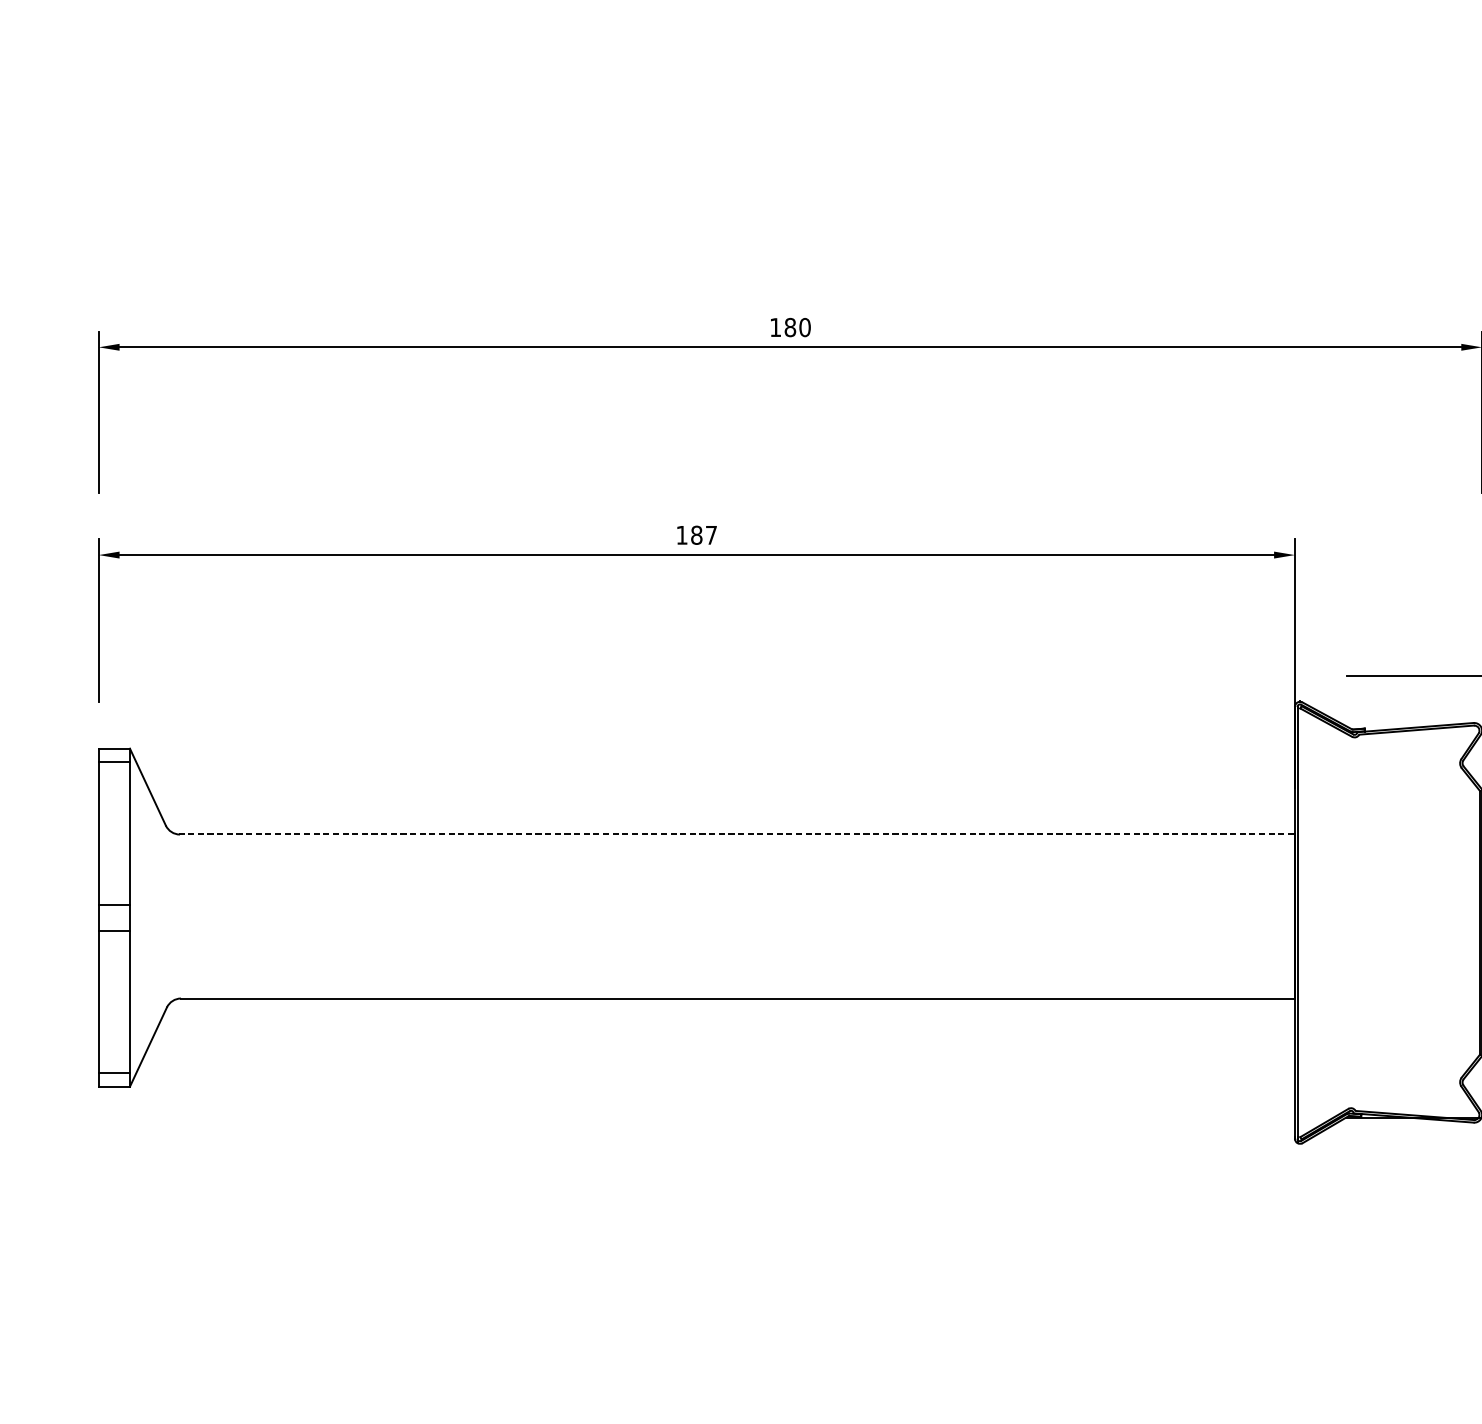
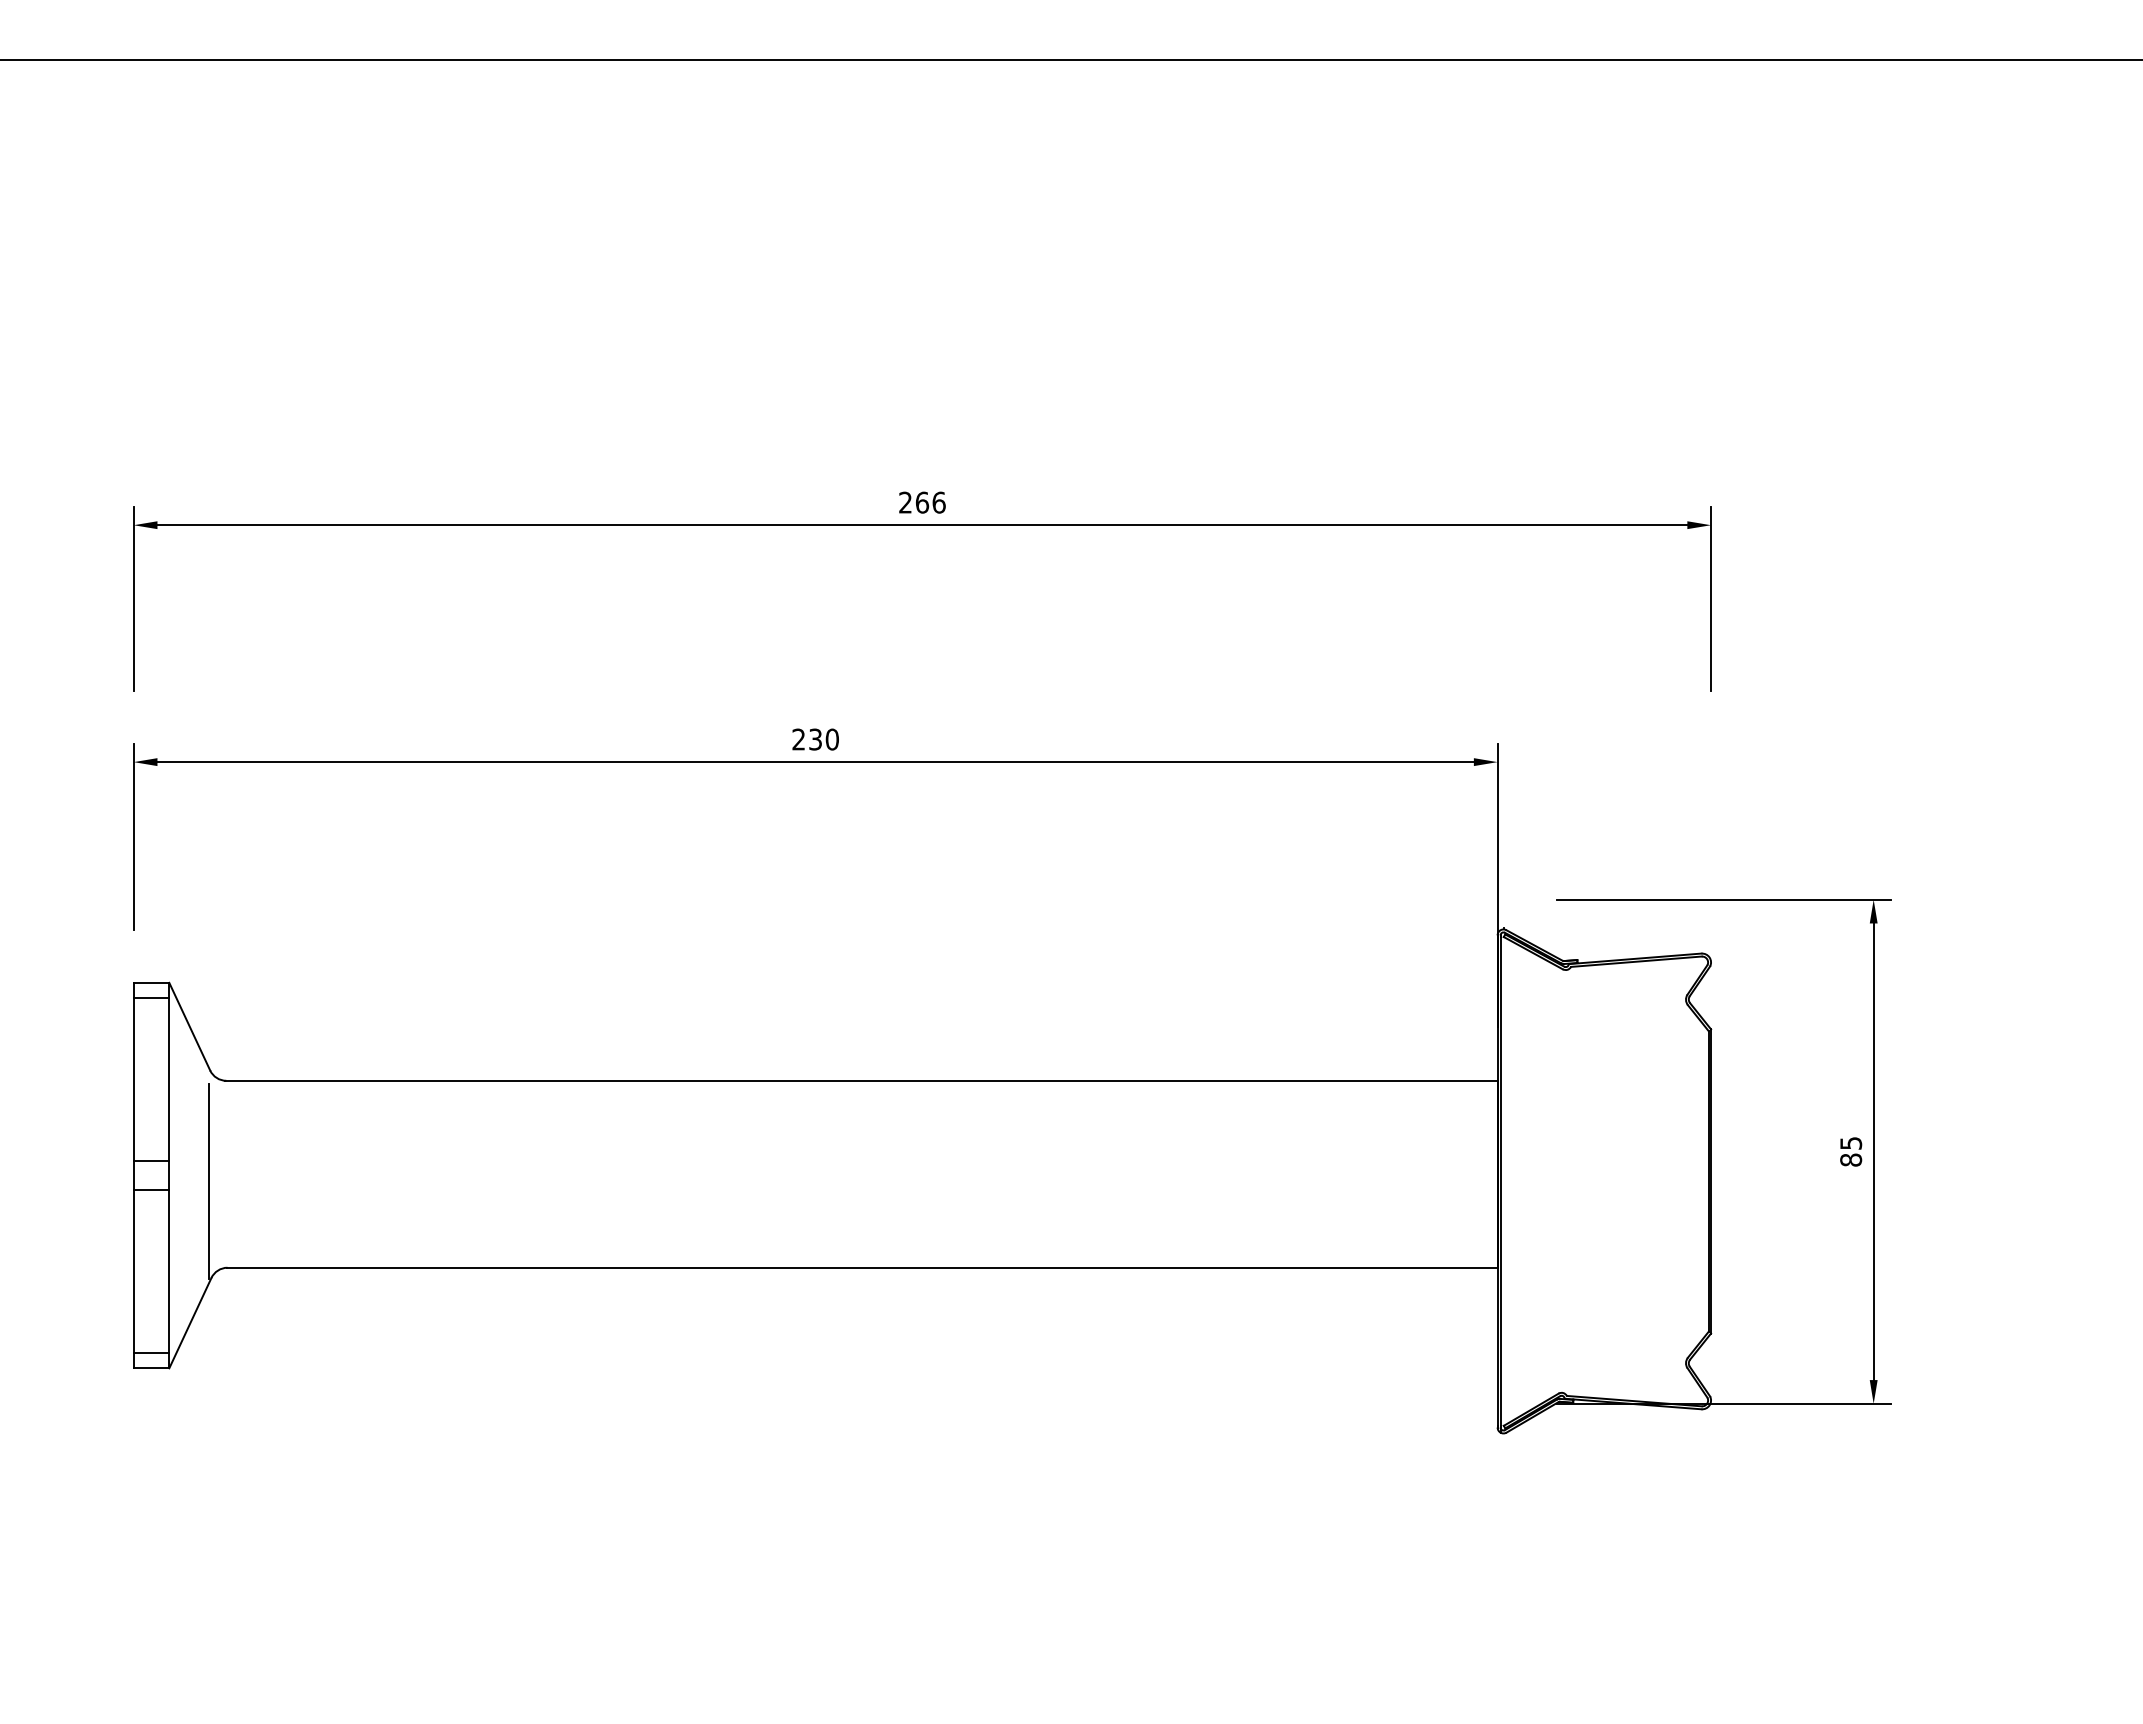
text: (790, 327) -> (922, 502), 180 -> 266
text: (696, 535) -> (815, 739), 187 -> 230
line: (737, 834) -> (861, 1080), dashed -> solid
line: (164, 922) -> (208, 1181), added

